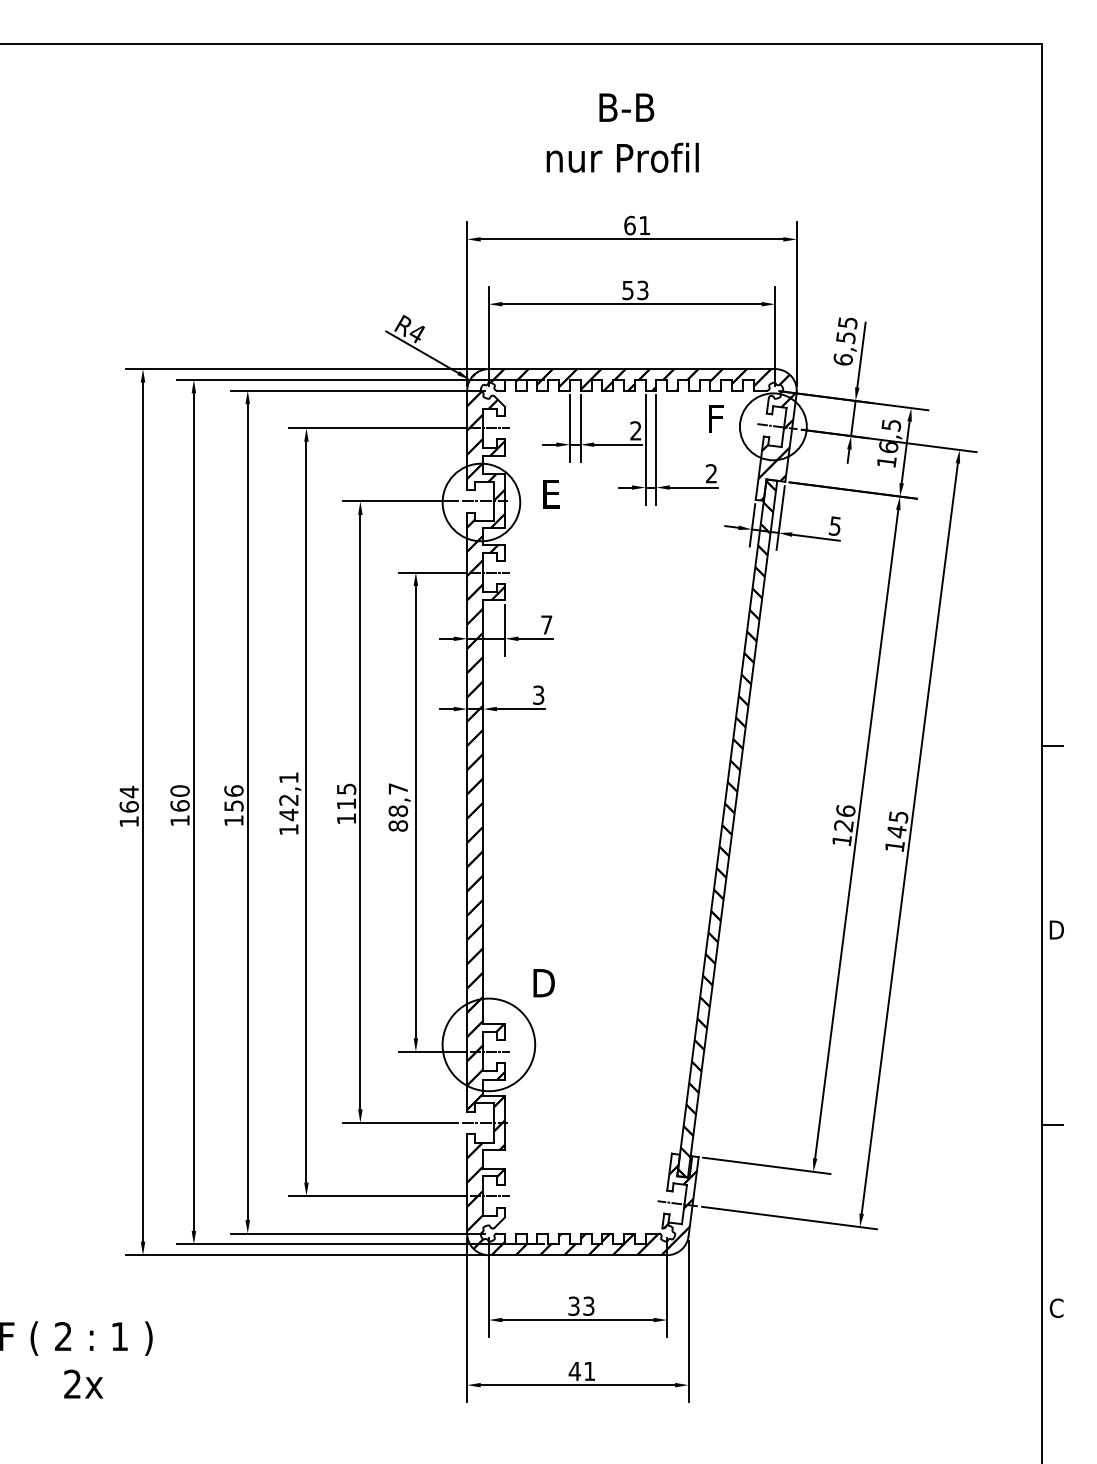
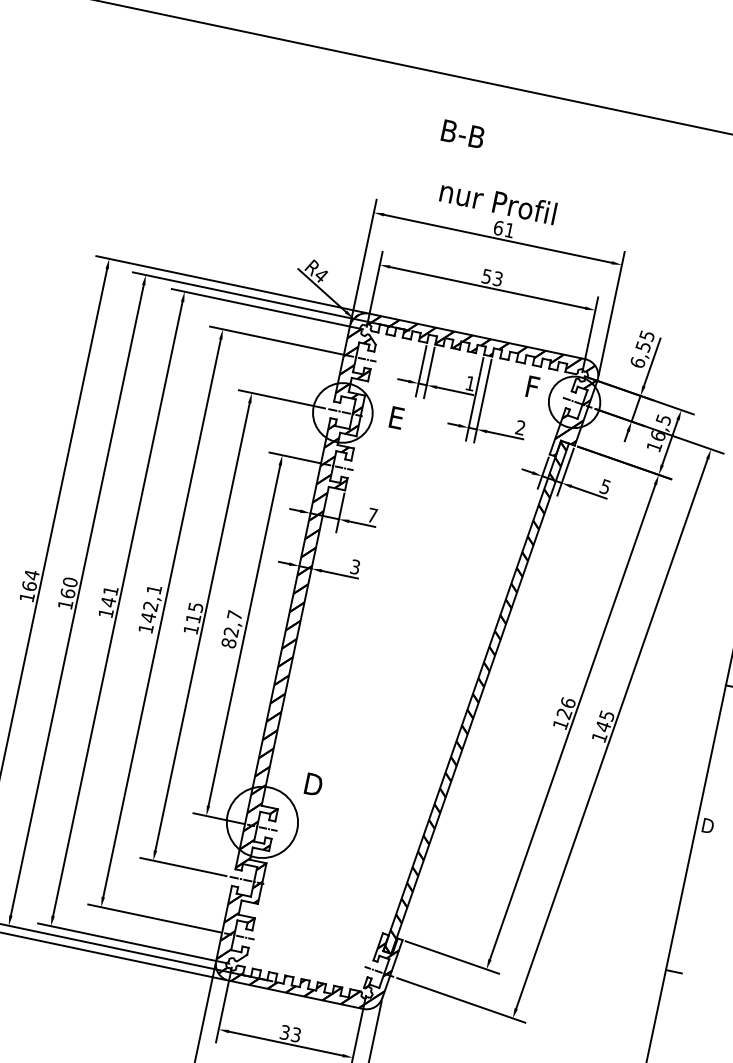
text: (626, 107) -> (462, 134), moved
text: (622, 157) -> (498, 202), moved
text: (635, 430) -> (470, 383), 2 -> 1
text: (233, 798) -> (109, 596), 156 -> 141
text: (398, 810) -> (231, 631), 88,7 -> 82,7

